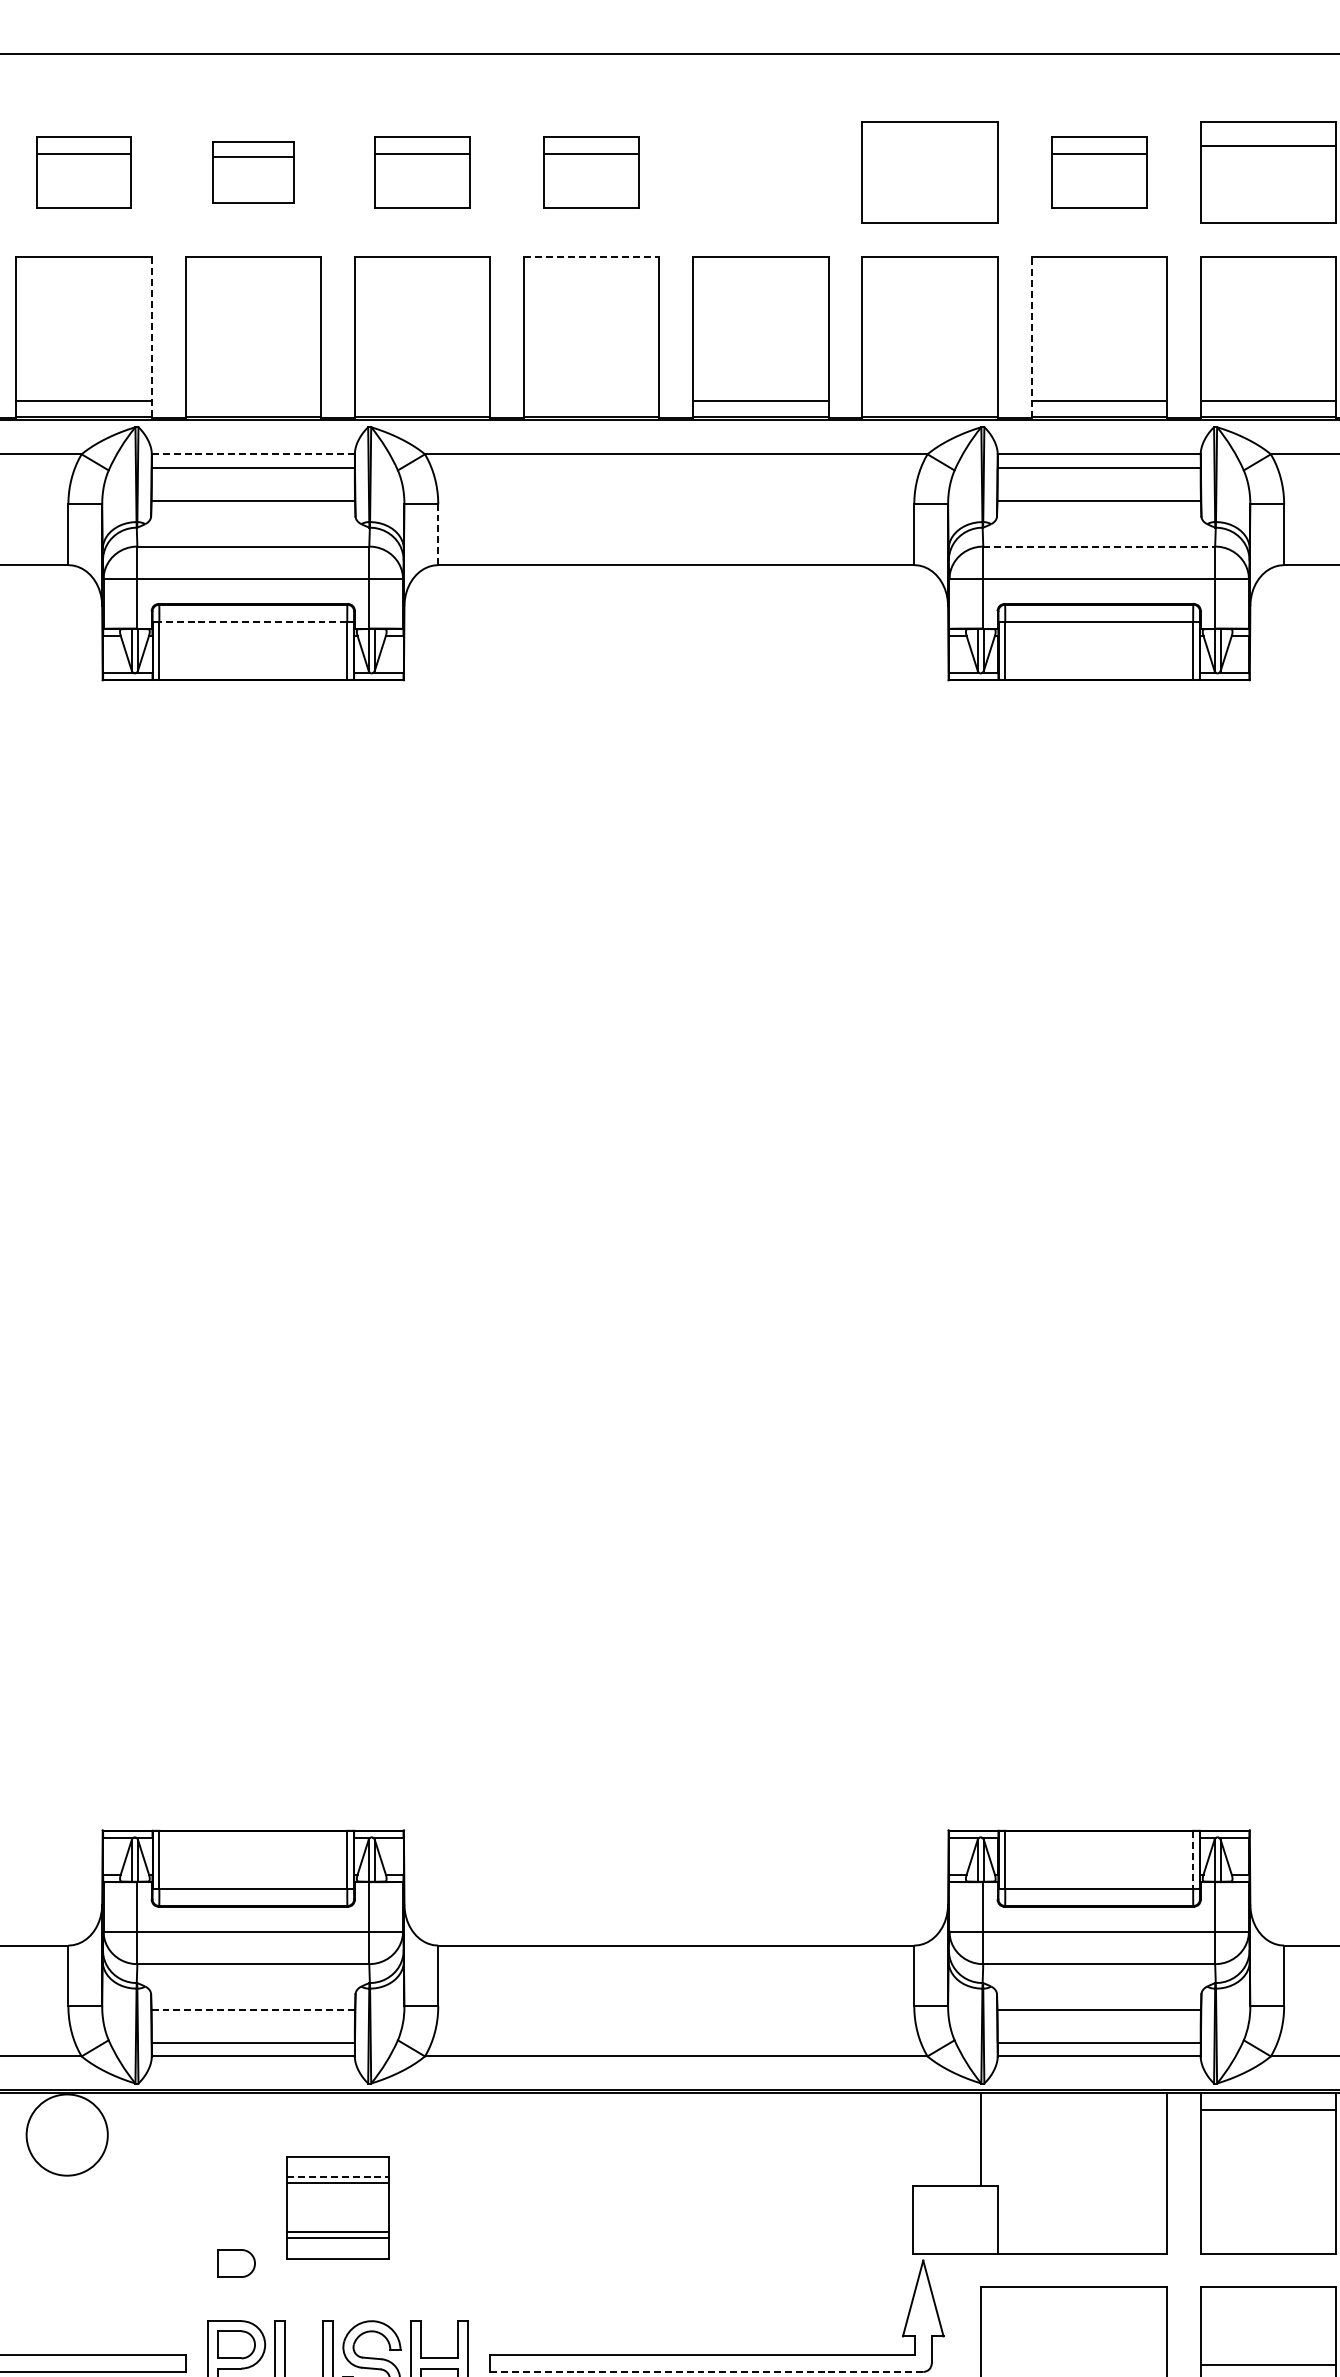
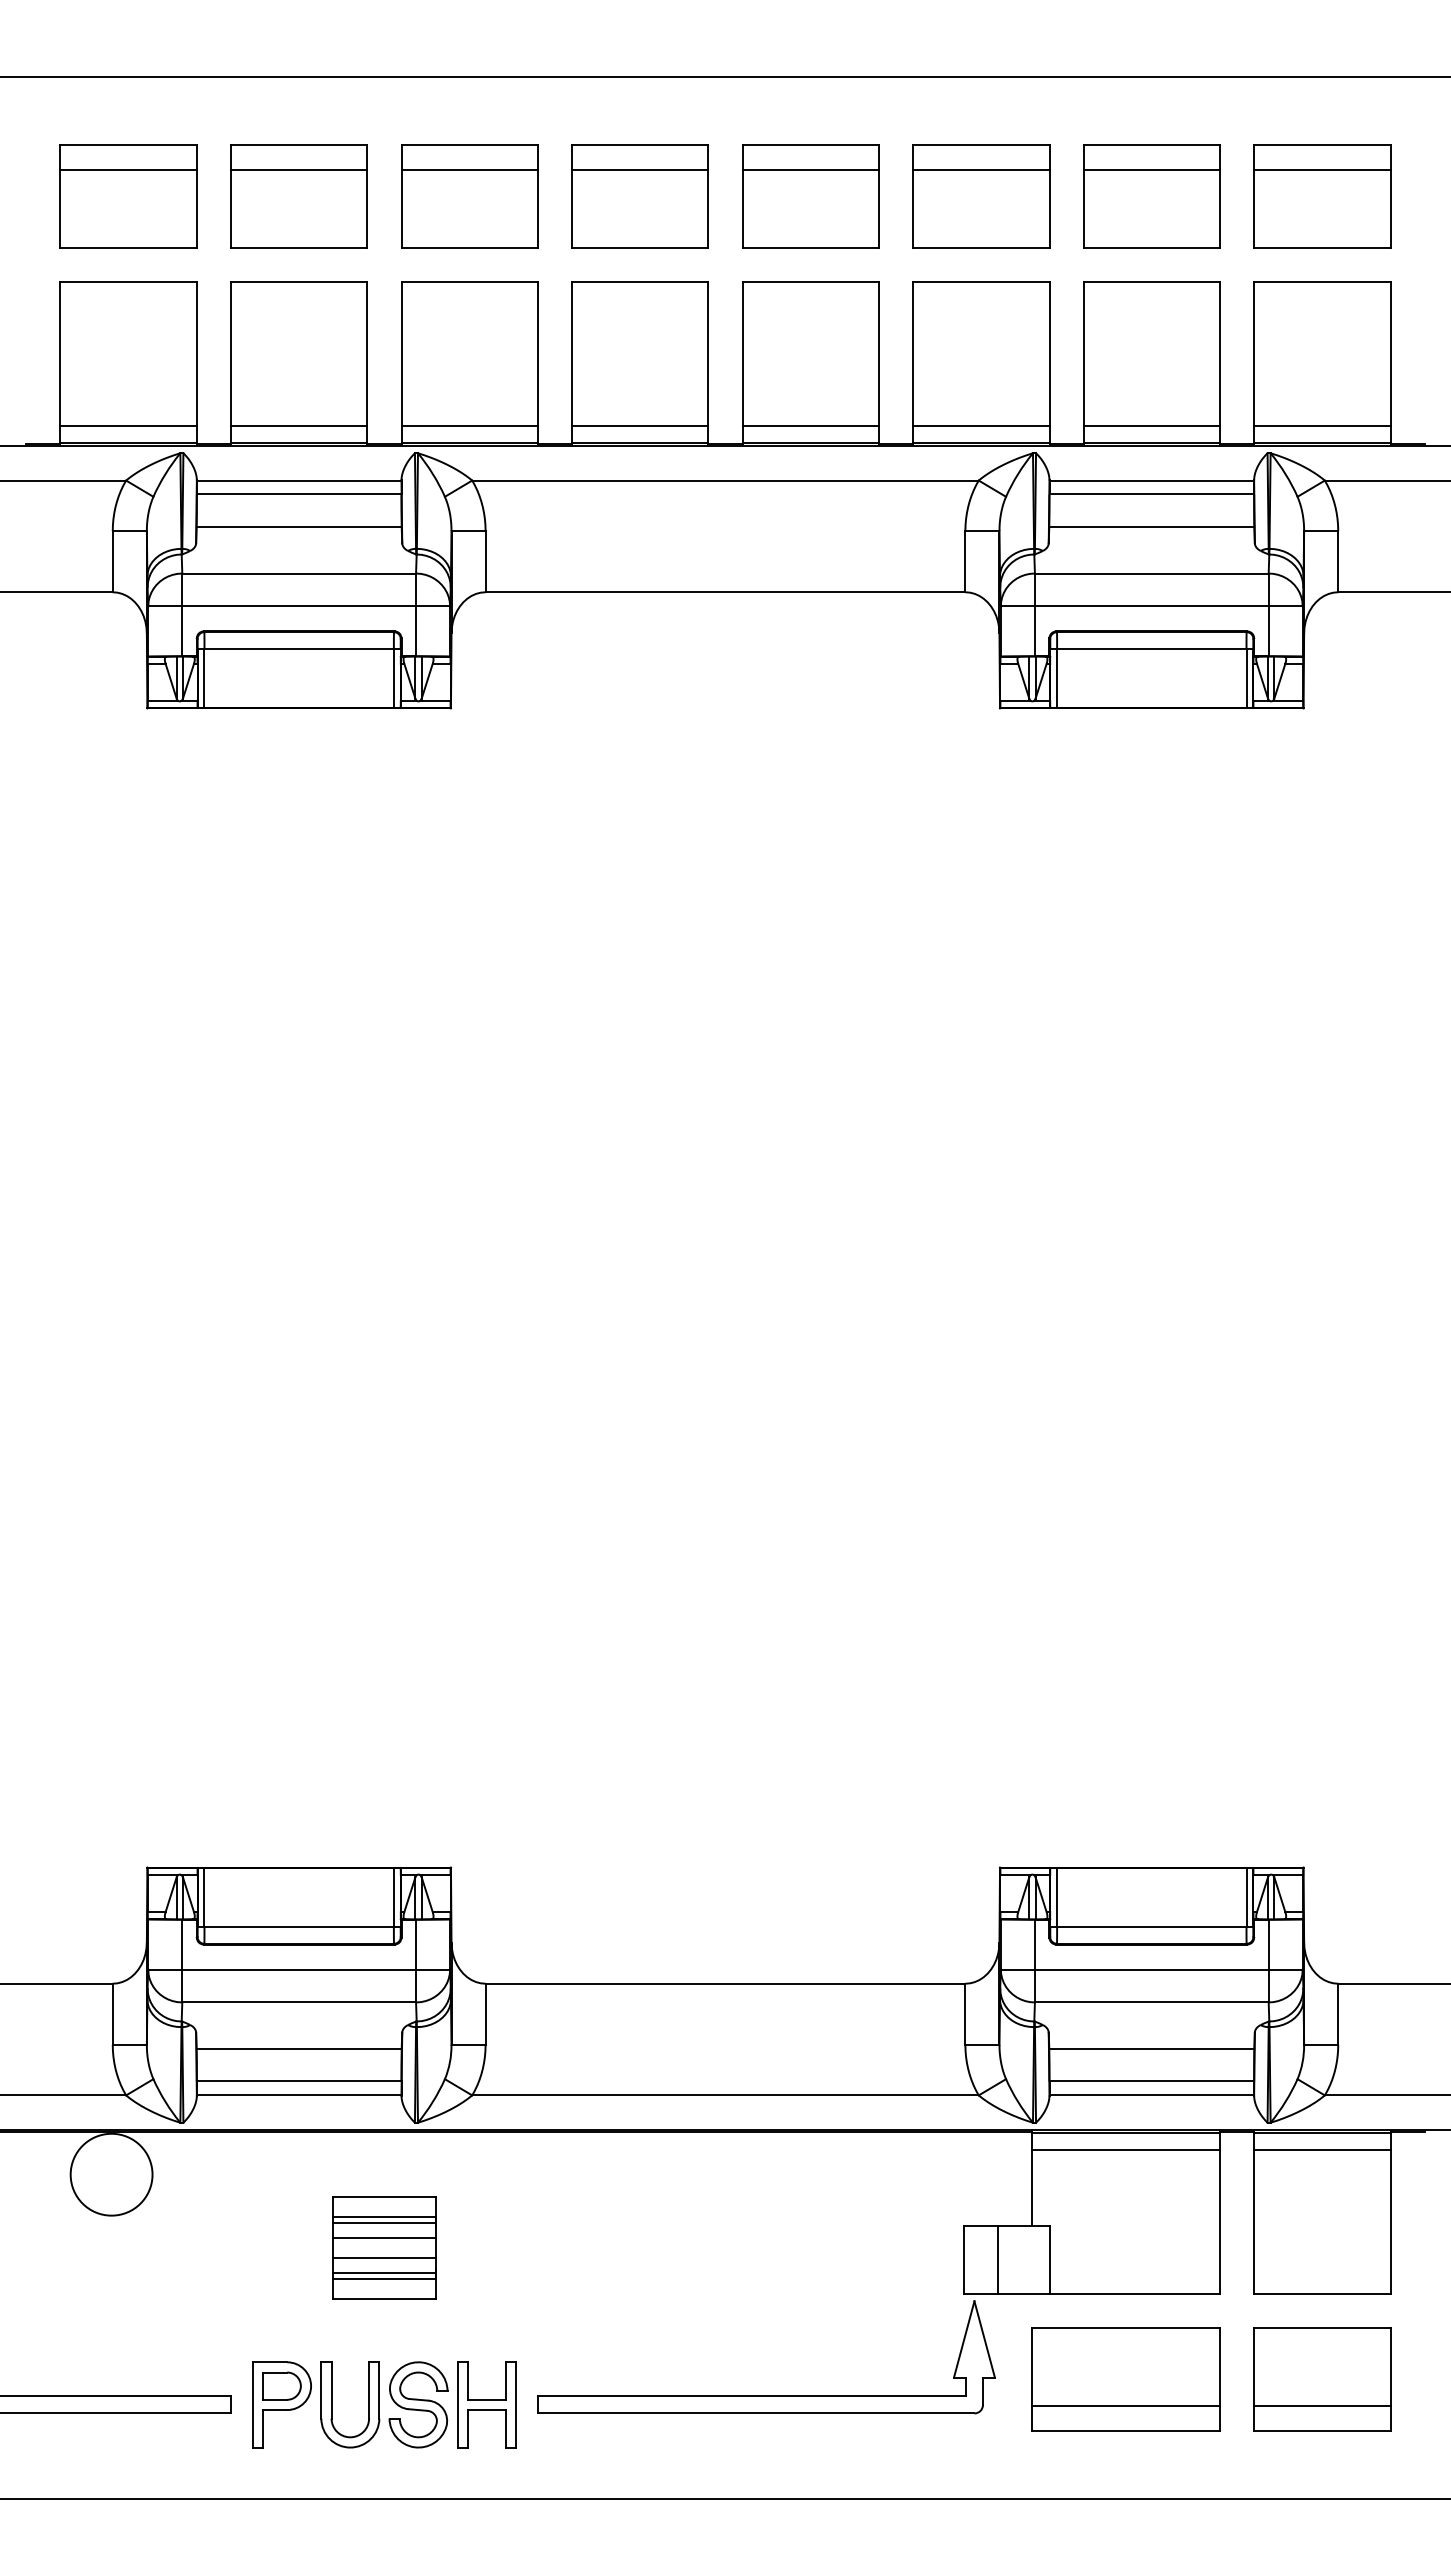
line: (930, 146) -> (981, 170), added
part: (83, 172) -> (128, 196), size x1.43
part: (252, 172) -> (298, 196), size x1.67
part: (422, 172) -> (469, 196), size x1.43
part: (590, 172) -> (639, 196), size x1.43
part: (760, 172) -> (810, 196), added
part: (1098, 172) -> (1151, 196), size x1.43
line: (591, 256) -> (640, 281), dashed -> solid
line: (151, 337) -> (196, 362), dashed -> solid
line: (1031, 337) -> (1083, 362), dashed -> solid
line: (252, 400) -> (298, 426), added
line: (422, 400) -> (469, 426), added
line: (591, 400) -> (640, 426), added
line: (930, 400) -> (981, 426), added
line: (253, 454) -> (299, 480), dashed -> solid
line: (438, 534) -> (485, 561), dashed -> solid
line: (1098, 546) -> (1151, 573), dashed -> solid
line: (253, 621) -> (299, 649), dashed -> solid
line: (1193, 1860) -> (1246, 1897), dashed -> solid
line: (253, 2009) -> (299, 2048), dashed -> solid
line: (1074, 2110) -> (1126, 2149), added
line: (337, 2177) -> (384, 2217), dashed -> solid
line: (337, 2197) -> (384, 2237), added
line: (337, 2218) -> (384, 2258), added
line: (947, 2219) -> (998, 2259), added
part: (235, 2262) -> (281, 2303), removed
line: (1074, 2364) -> (1126, 2405), added
line: (707, 2371) -> (756, 2413), dashed -> solid

